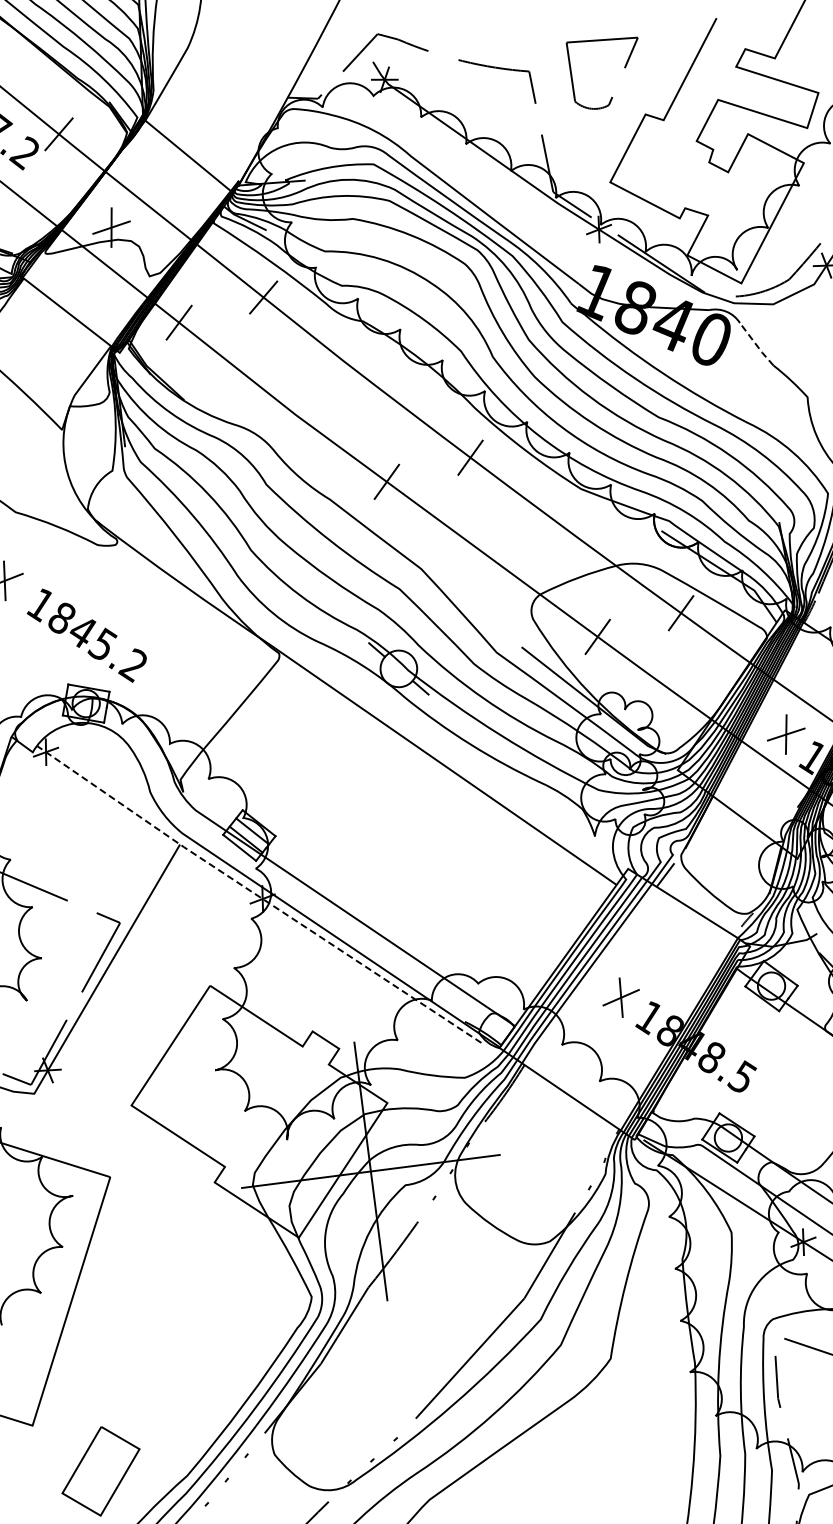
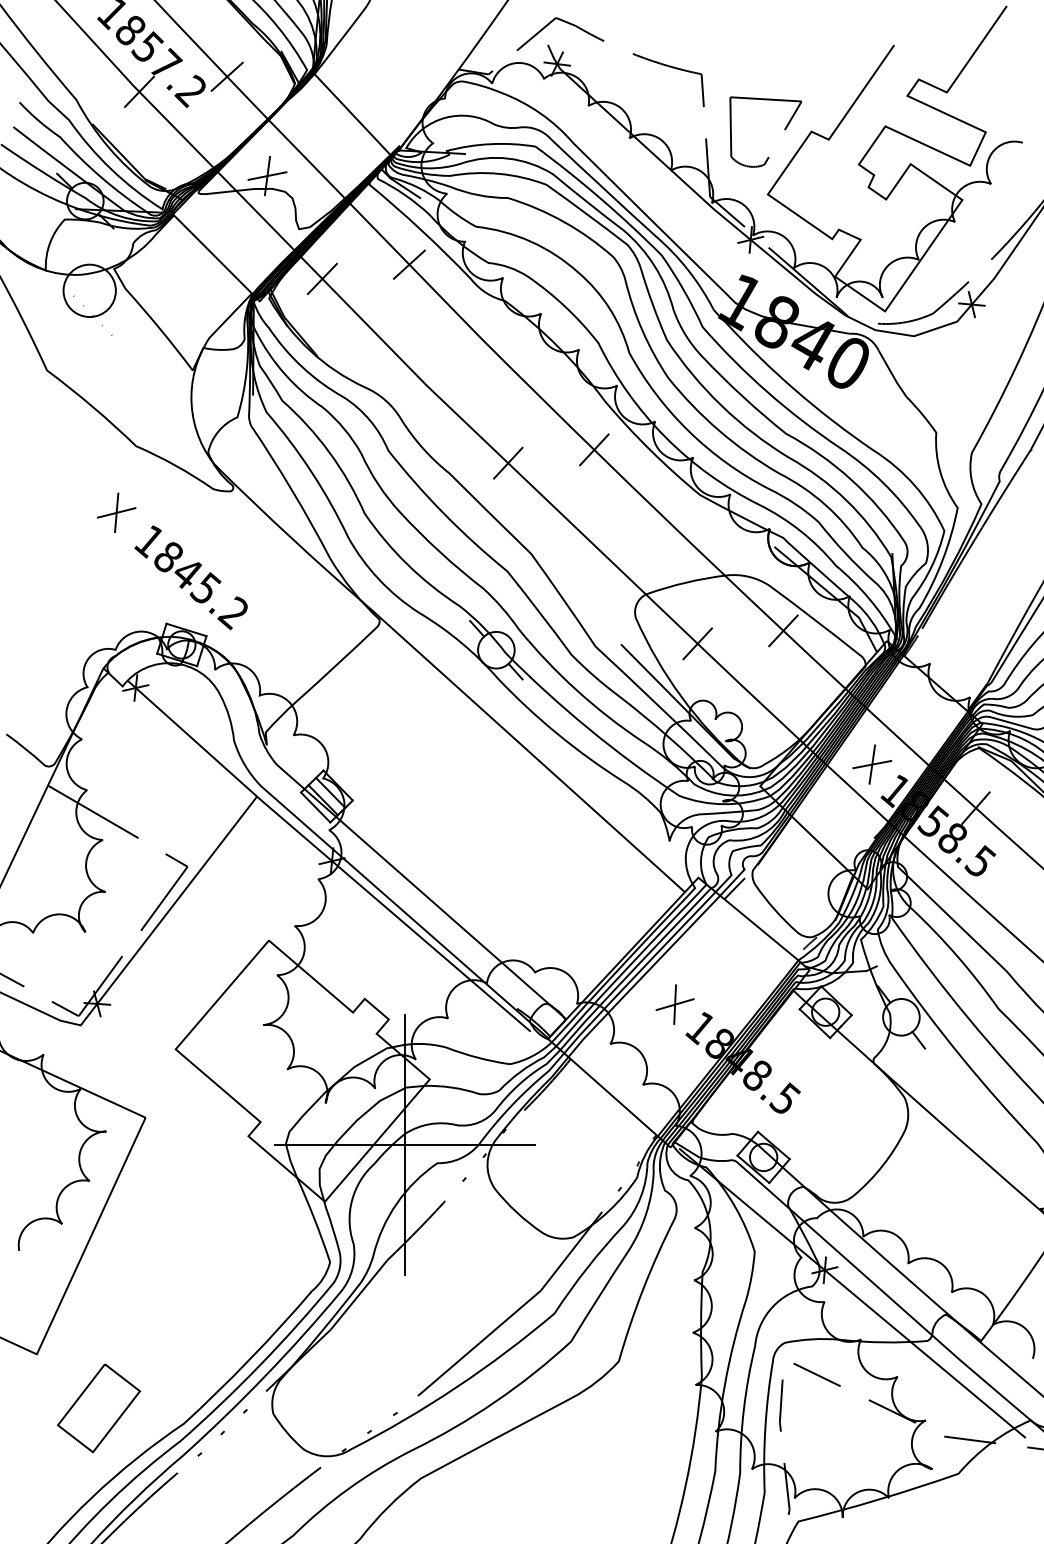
part: (624, 67) -> (784, 129), moved
line: (756, 345) -> (892, 374), dashed -> solid
line: (257, 895) -> (327, 857), dashed -> solid

